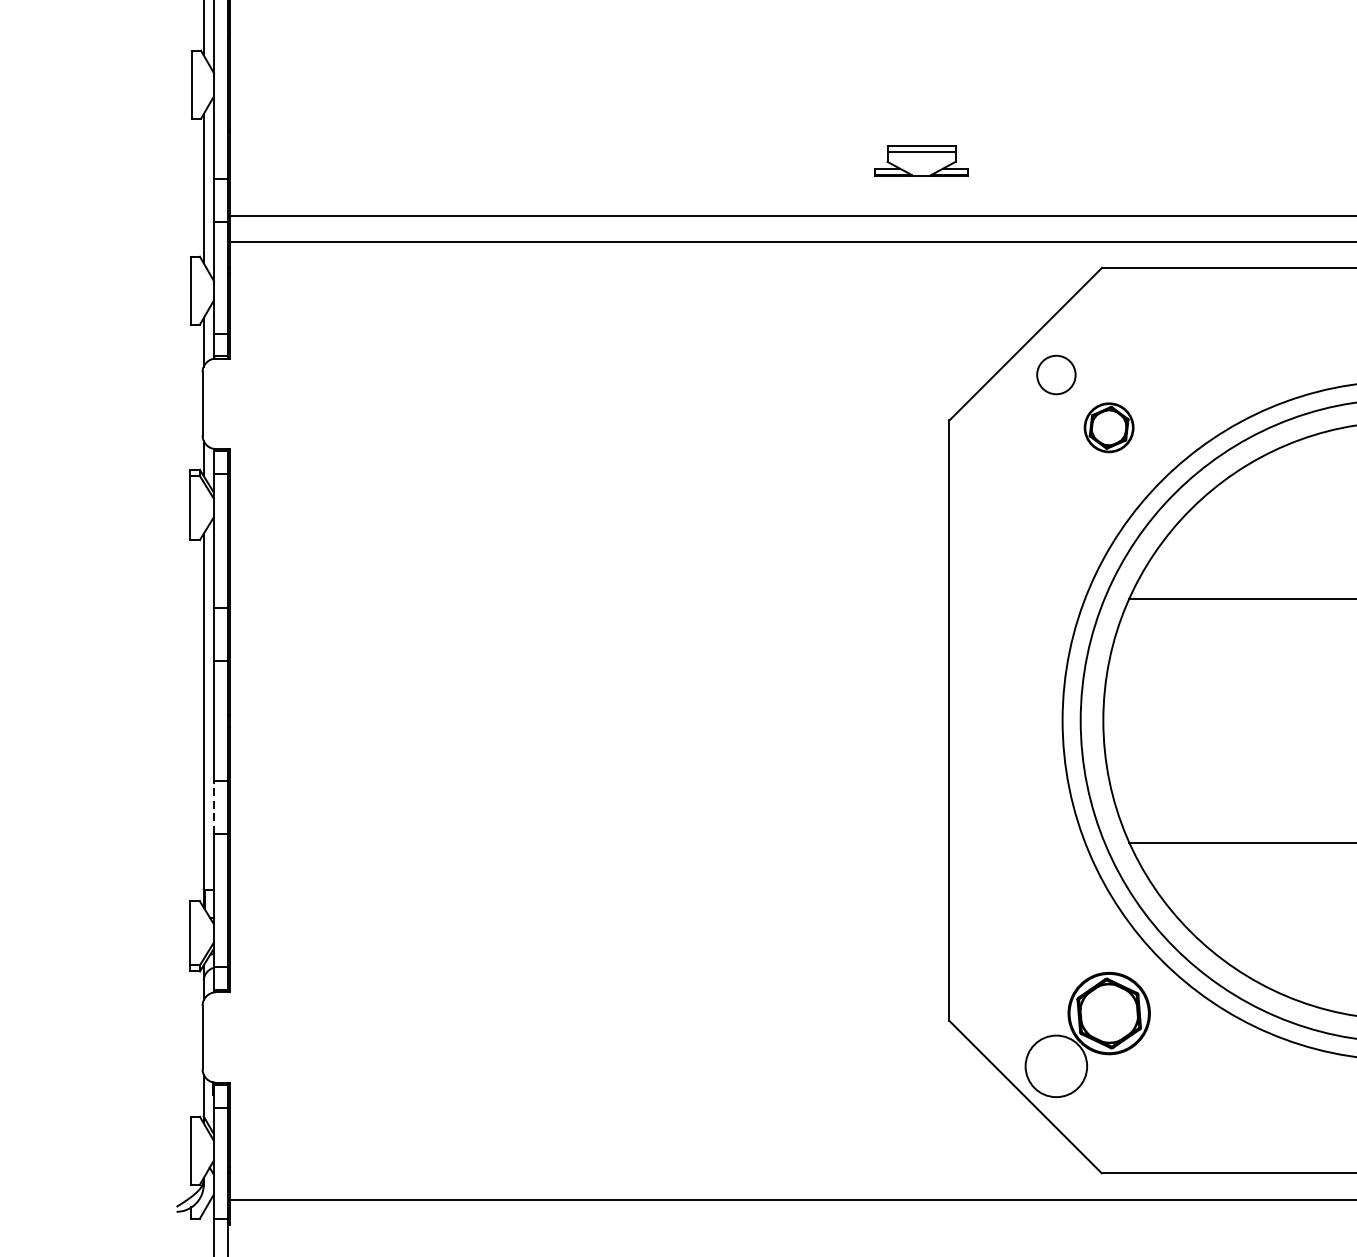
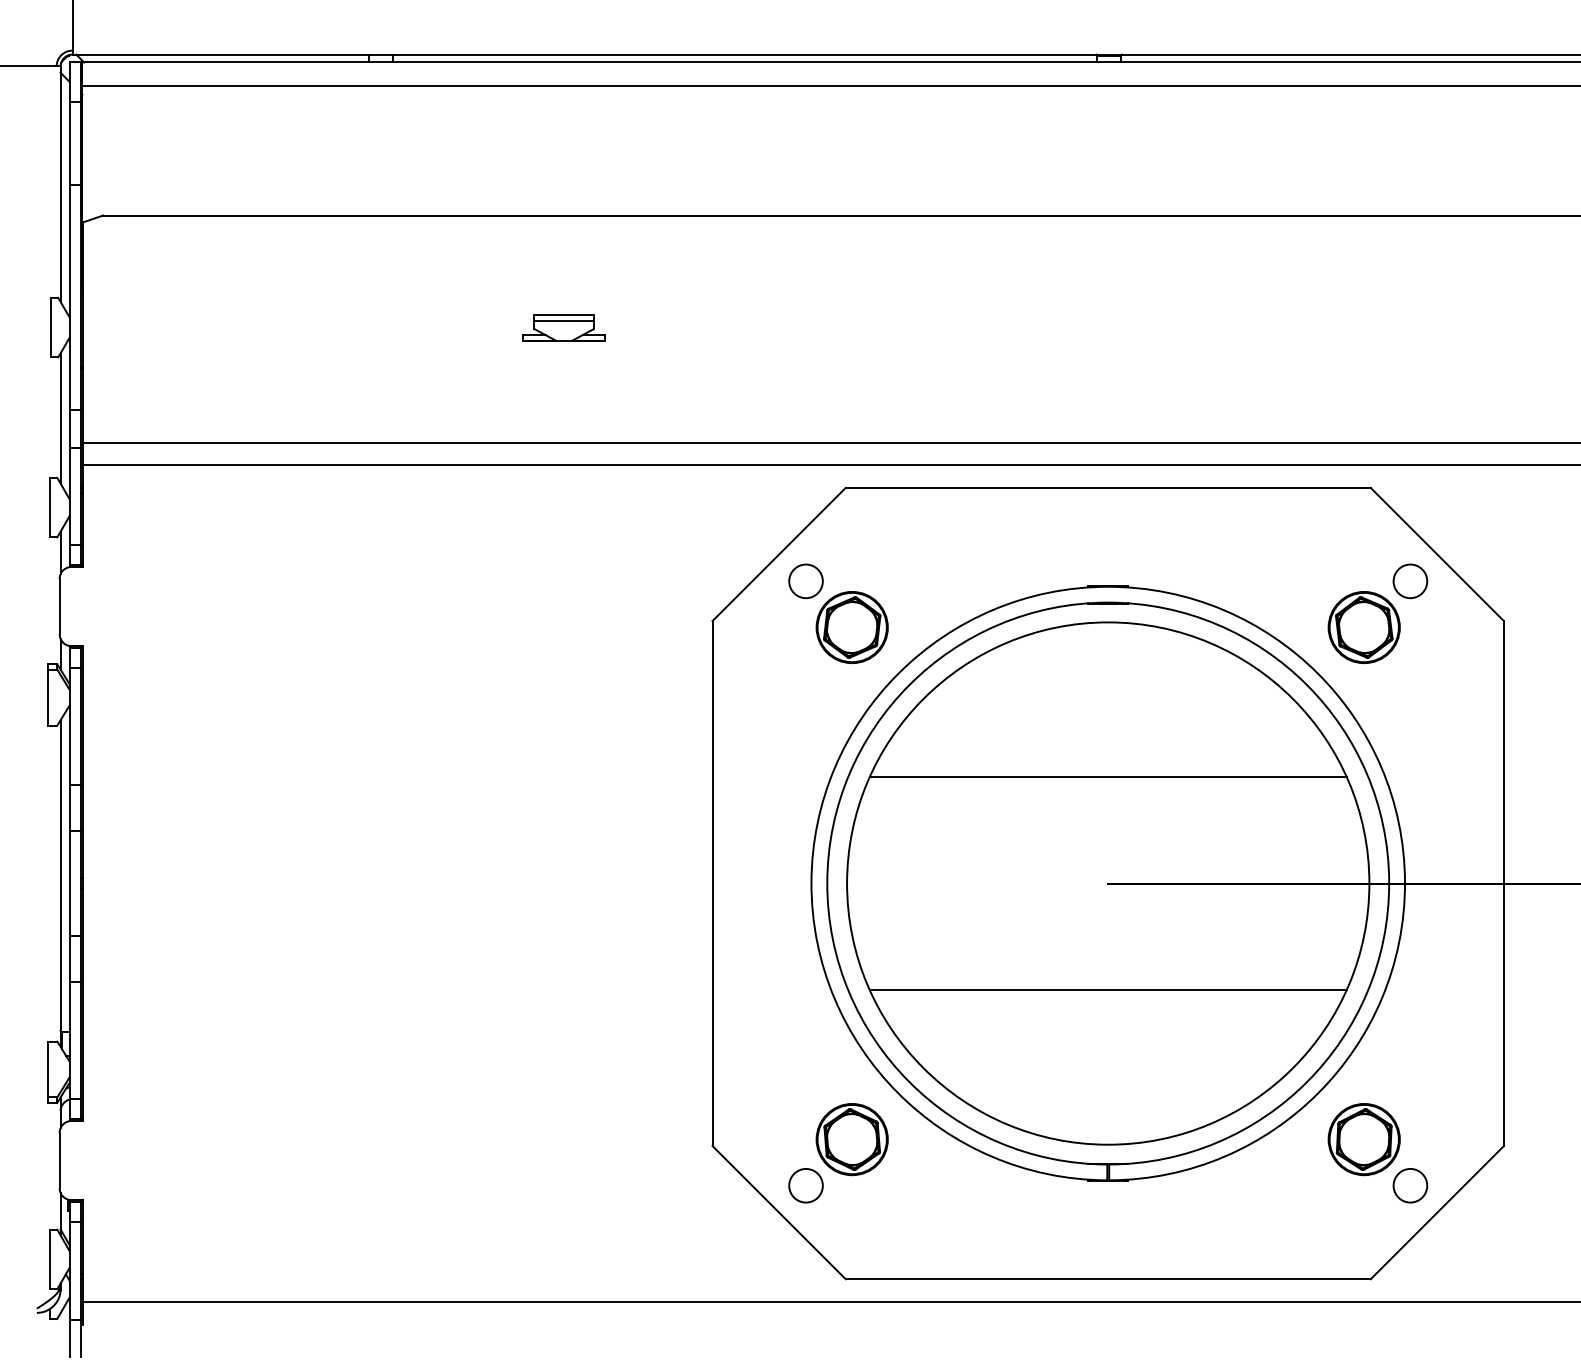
part: (920, 160) -> (563, 327), moved
part: (1108, 427) -> (851, 627), size x1.67
line: (213, 806) -> (69, 958), dashed -> solid
circle: (1055, 1066) -> (805, 1185), size x0.62

